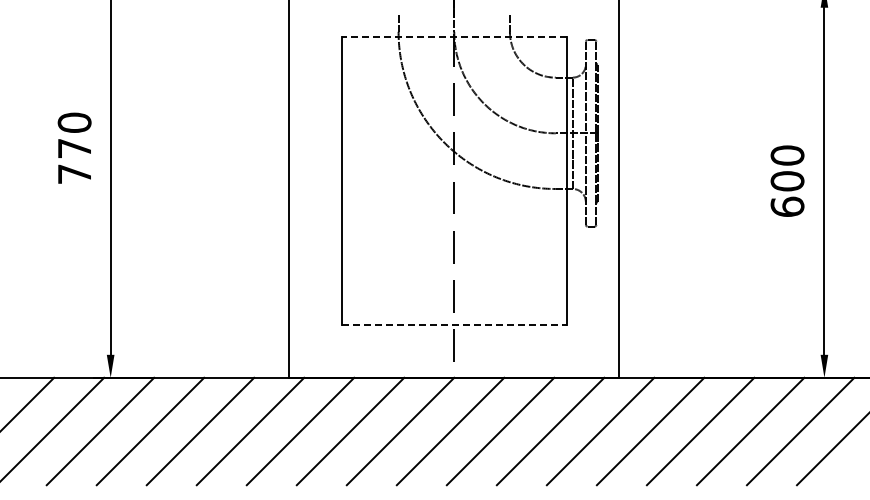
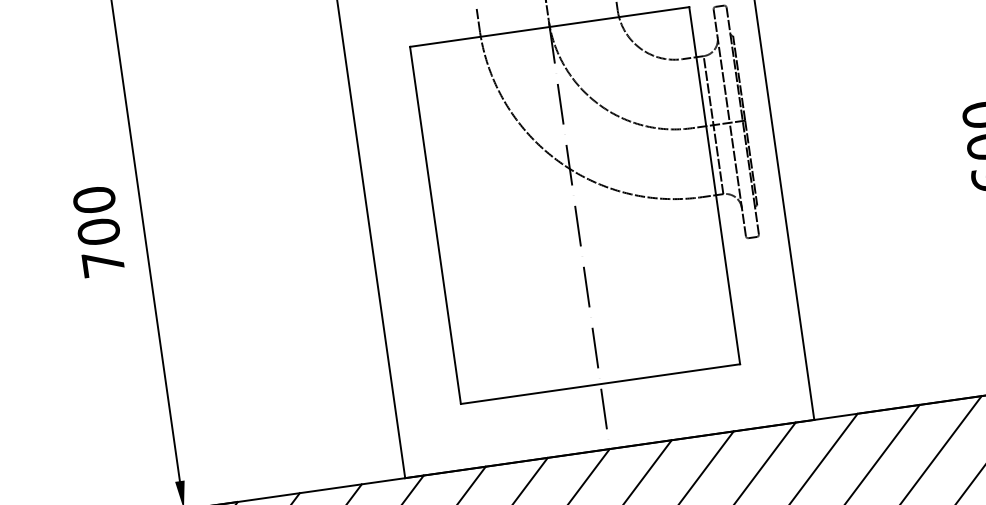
line: (454, 37) -> (550, 27), dashed -> solid
text: (74, 148) -> (98, 231), 770 -> 700
line: (454, 325) -> (600, 384), dashed -> solid

